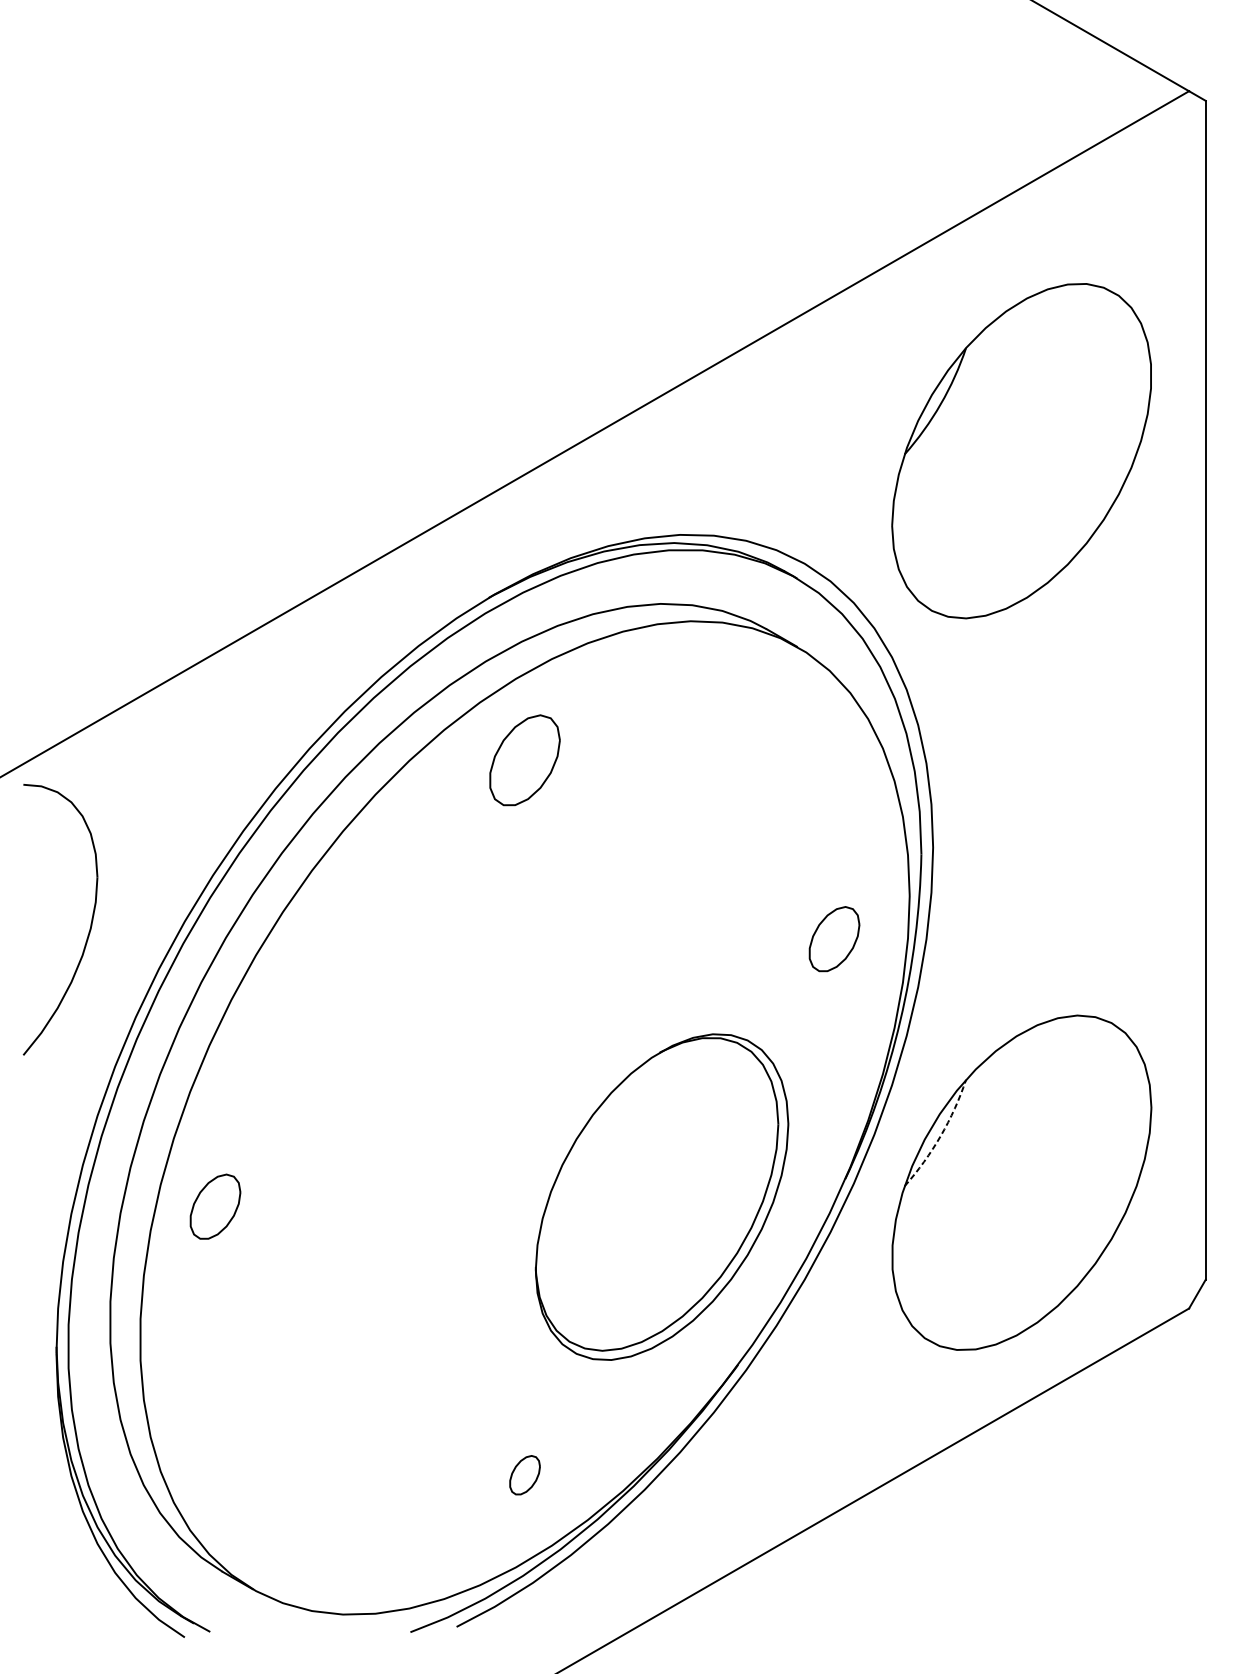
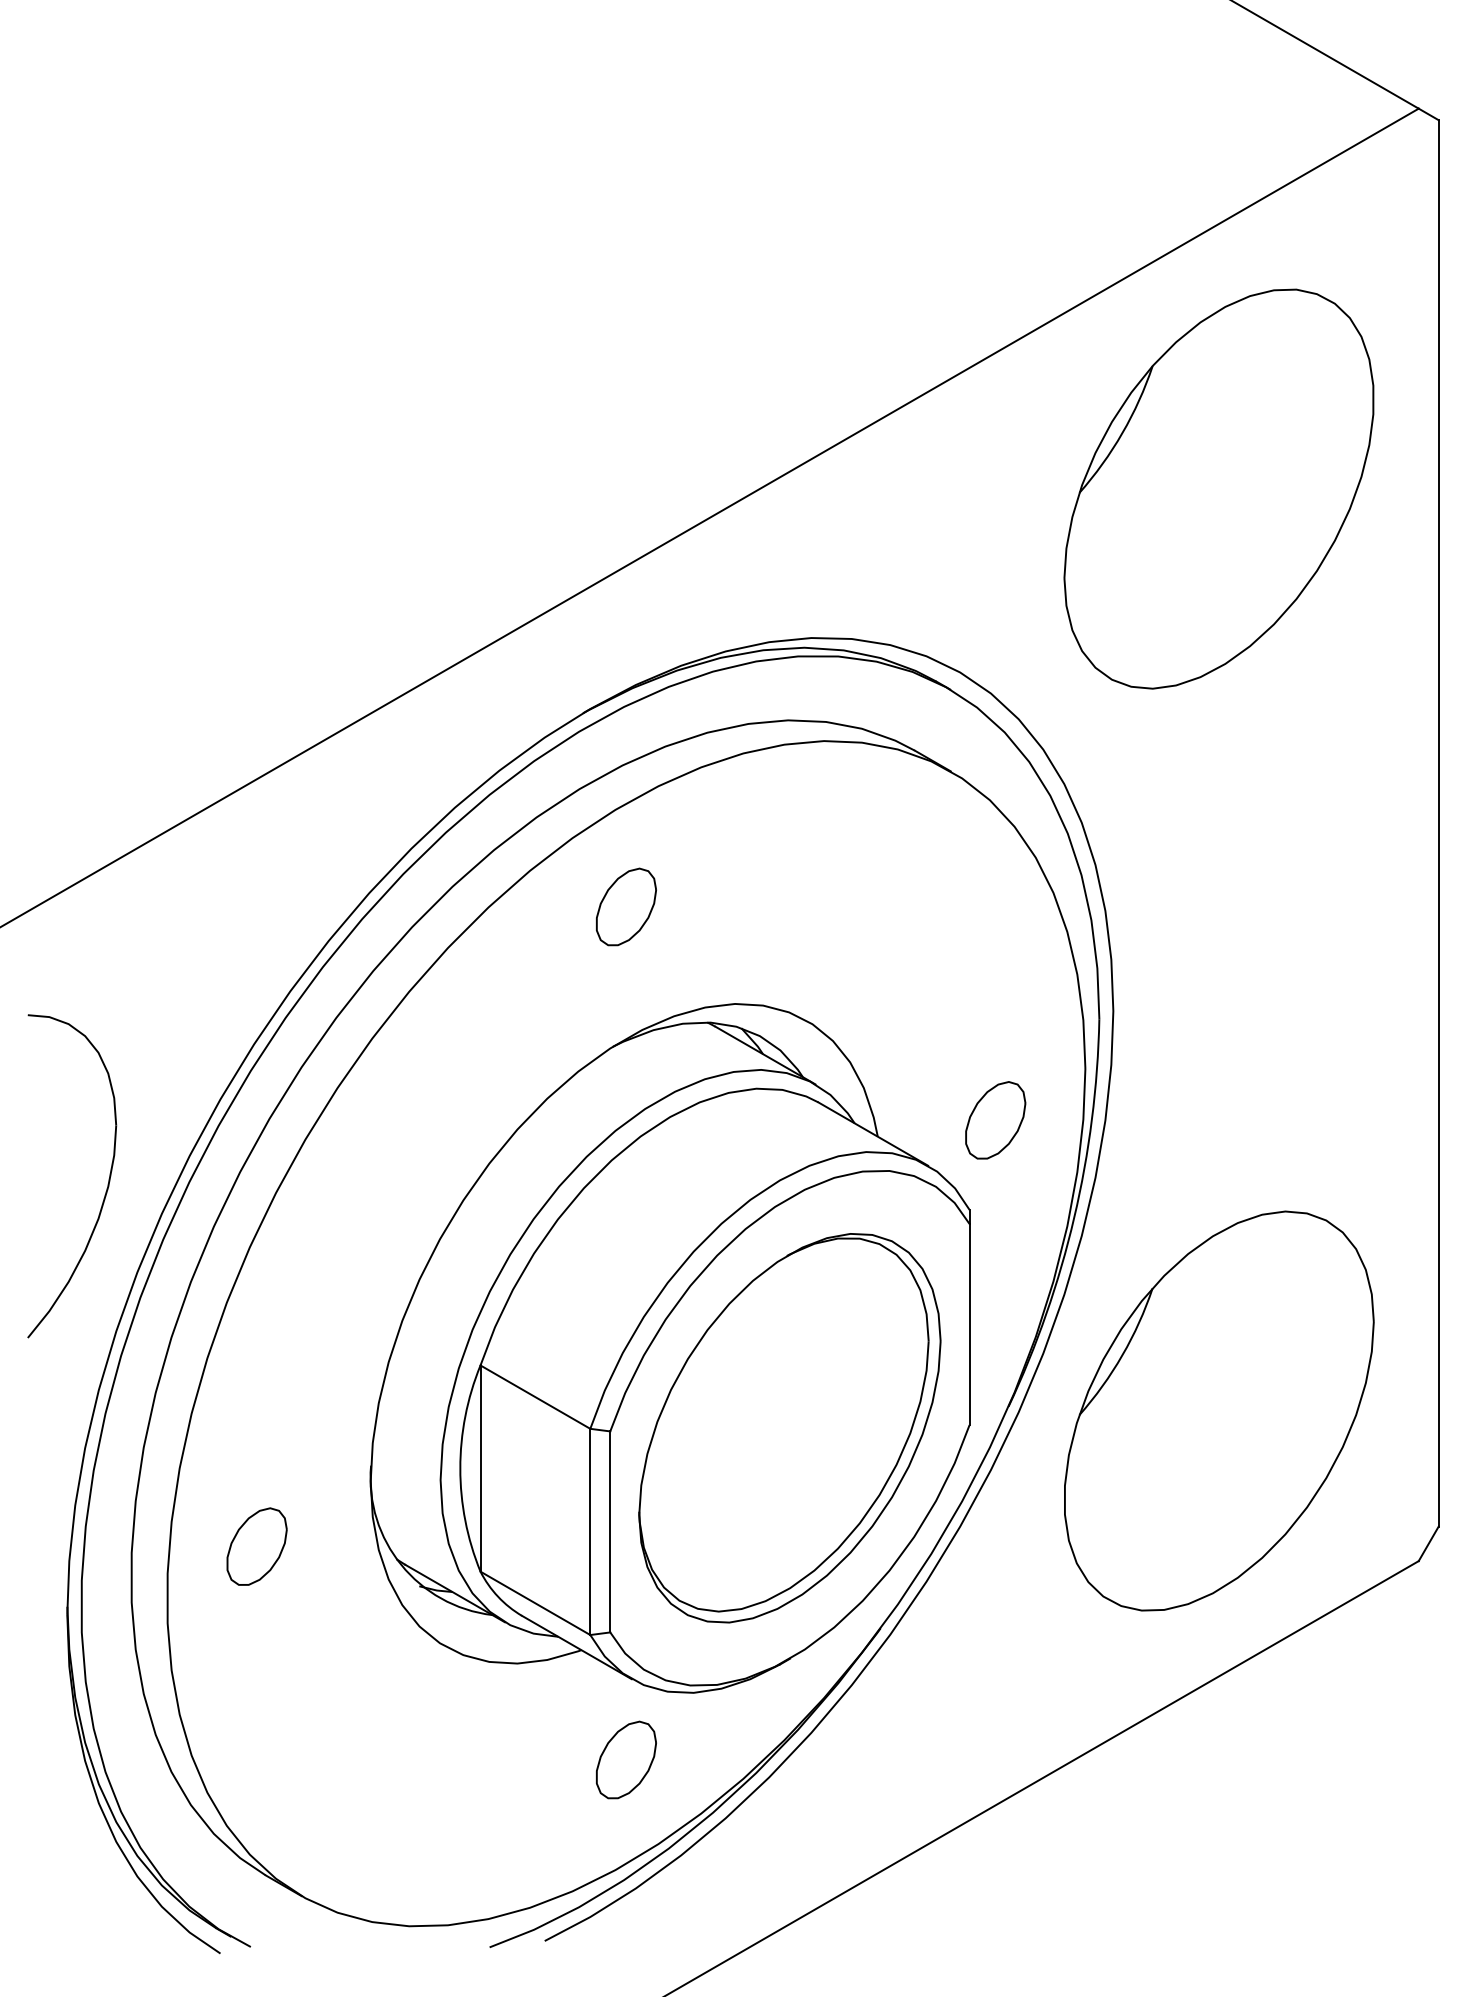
part: (1021, 450) -> (1218, 488), moved
part: (525, 759) -> (626, 906), size x0.71
part: (90, 926) -> (107, 1184), moved
part: (561, 1130) -> (669, 1348), added
arc: (940, 1136) -> (1122, 1355), dashed -> solid
part: (215, 1206) -> (256, 1546), moved
part: (525, 1474) -> (626, 1759), size x1.67

